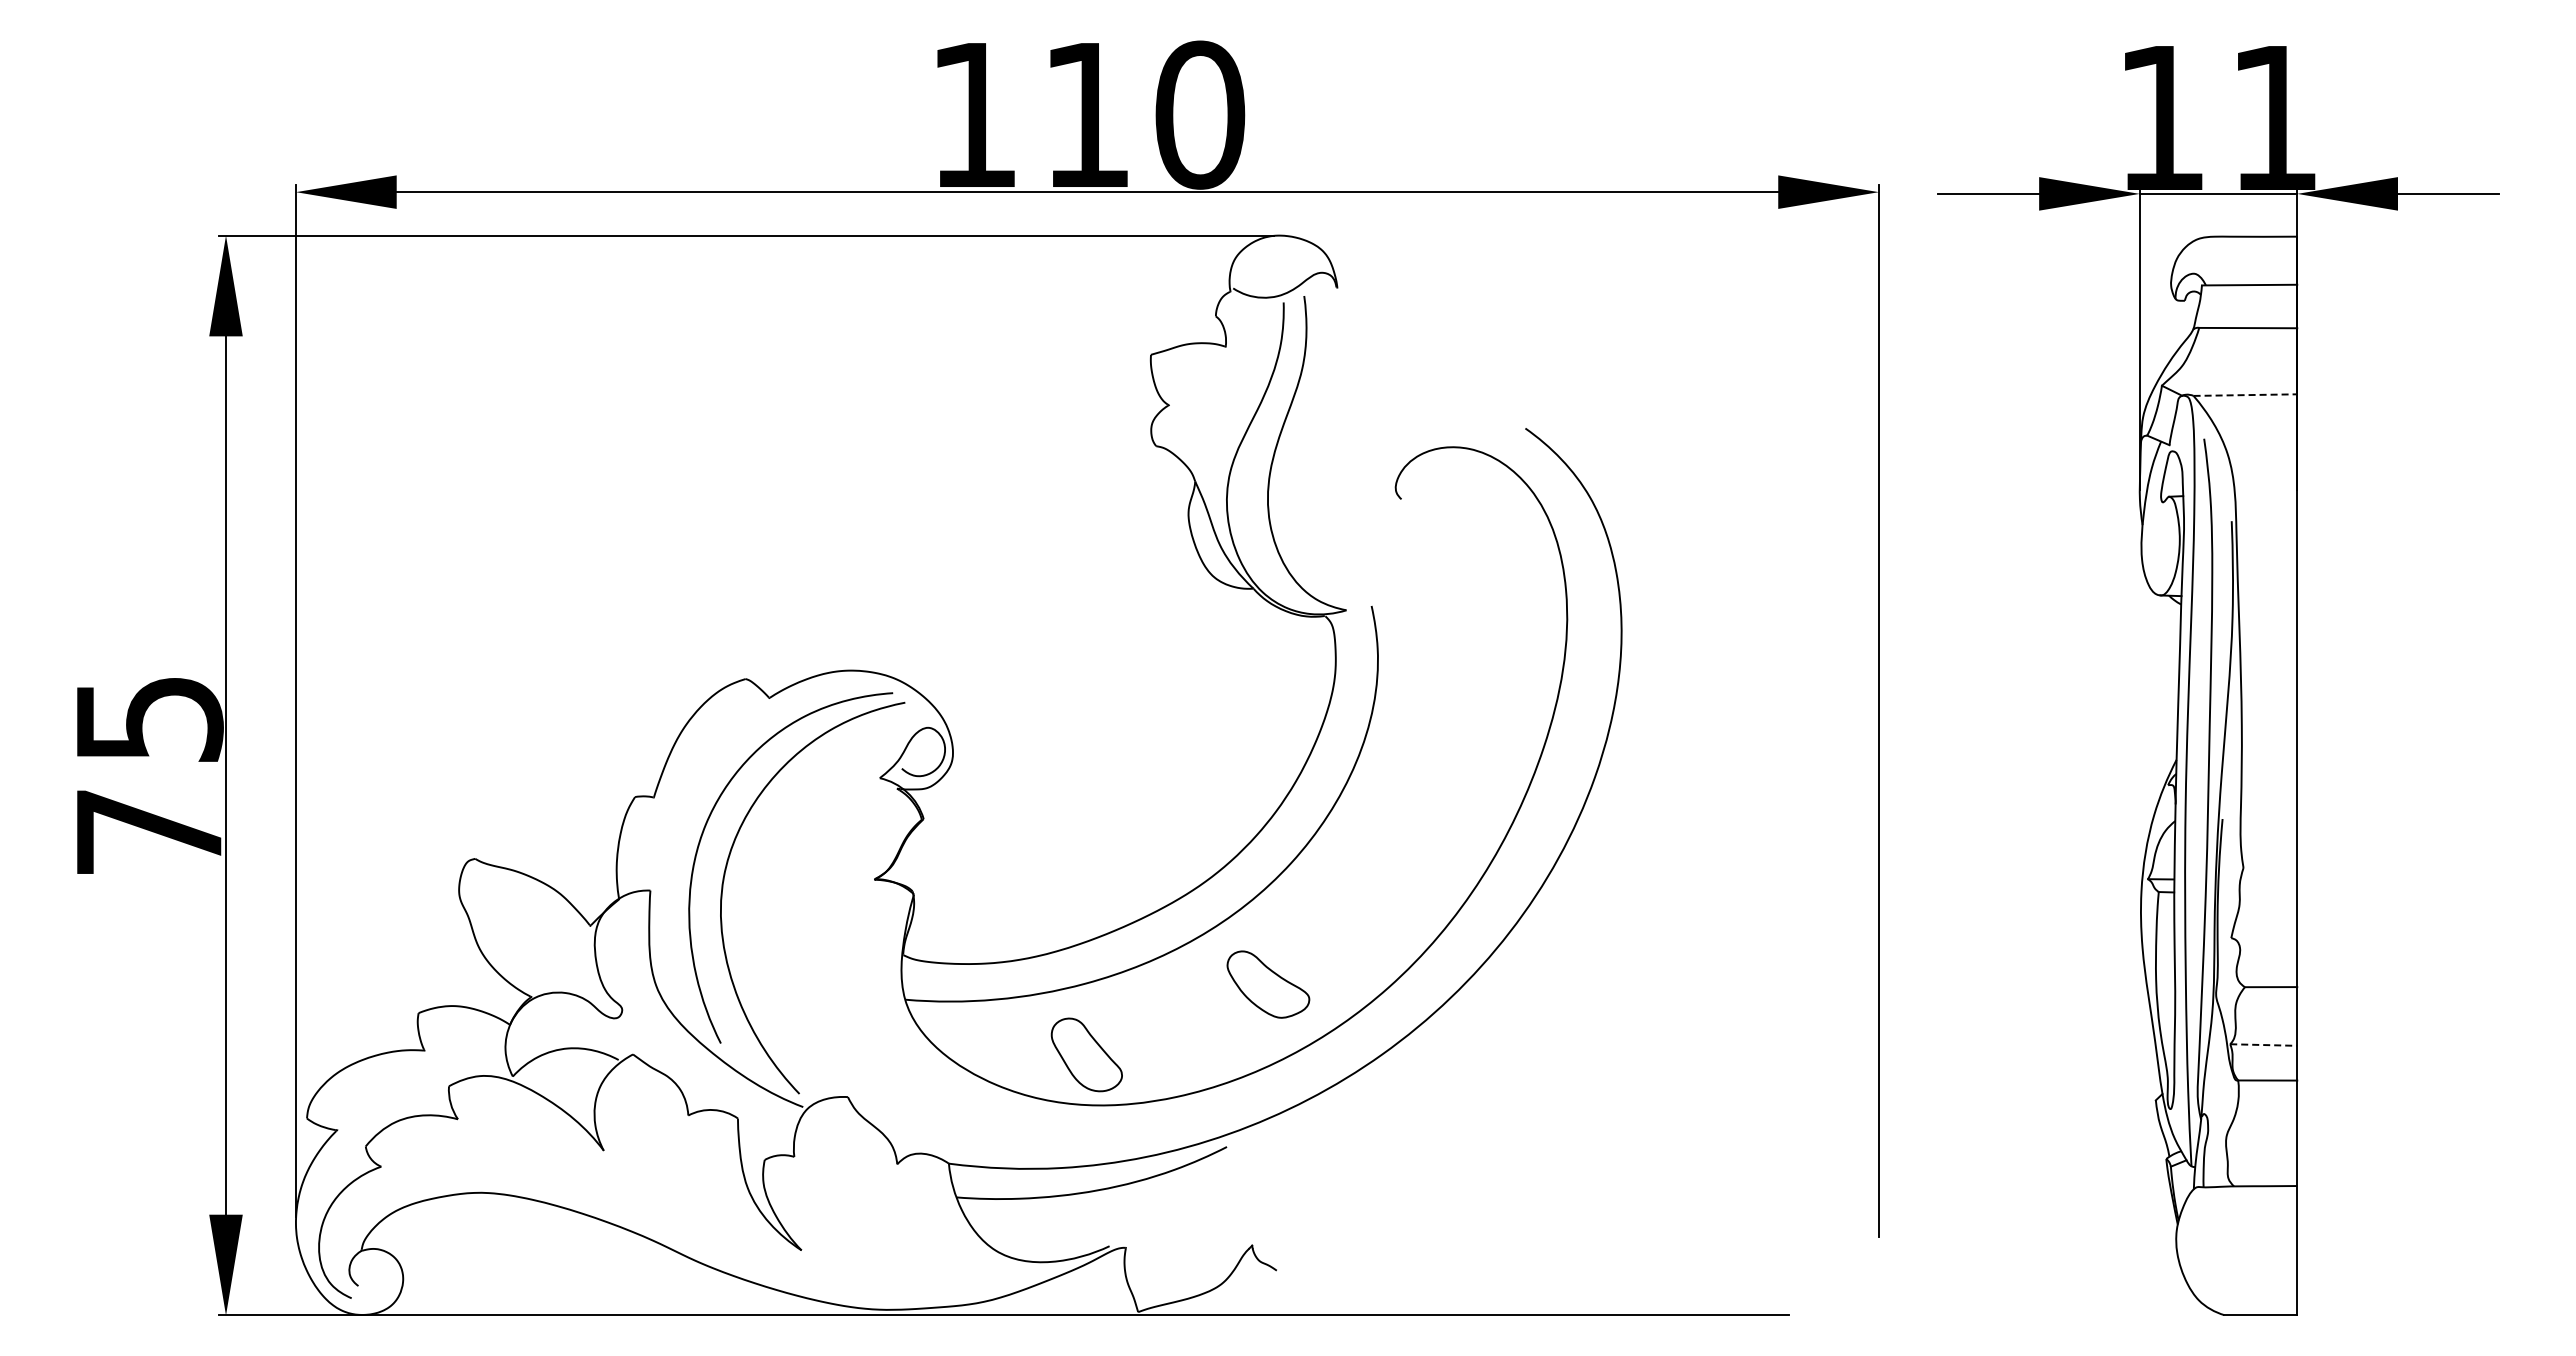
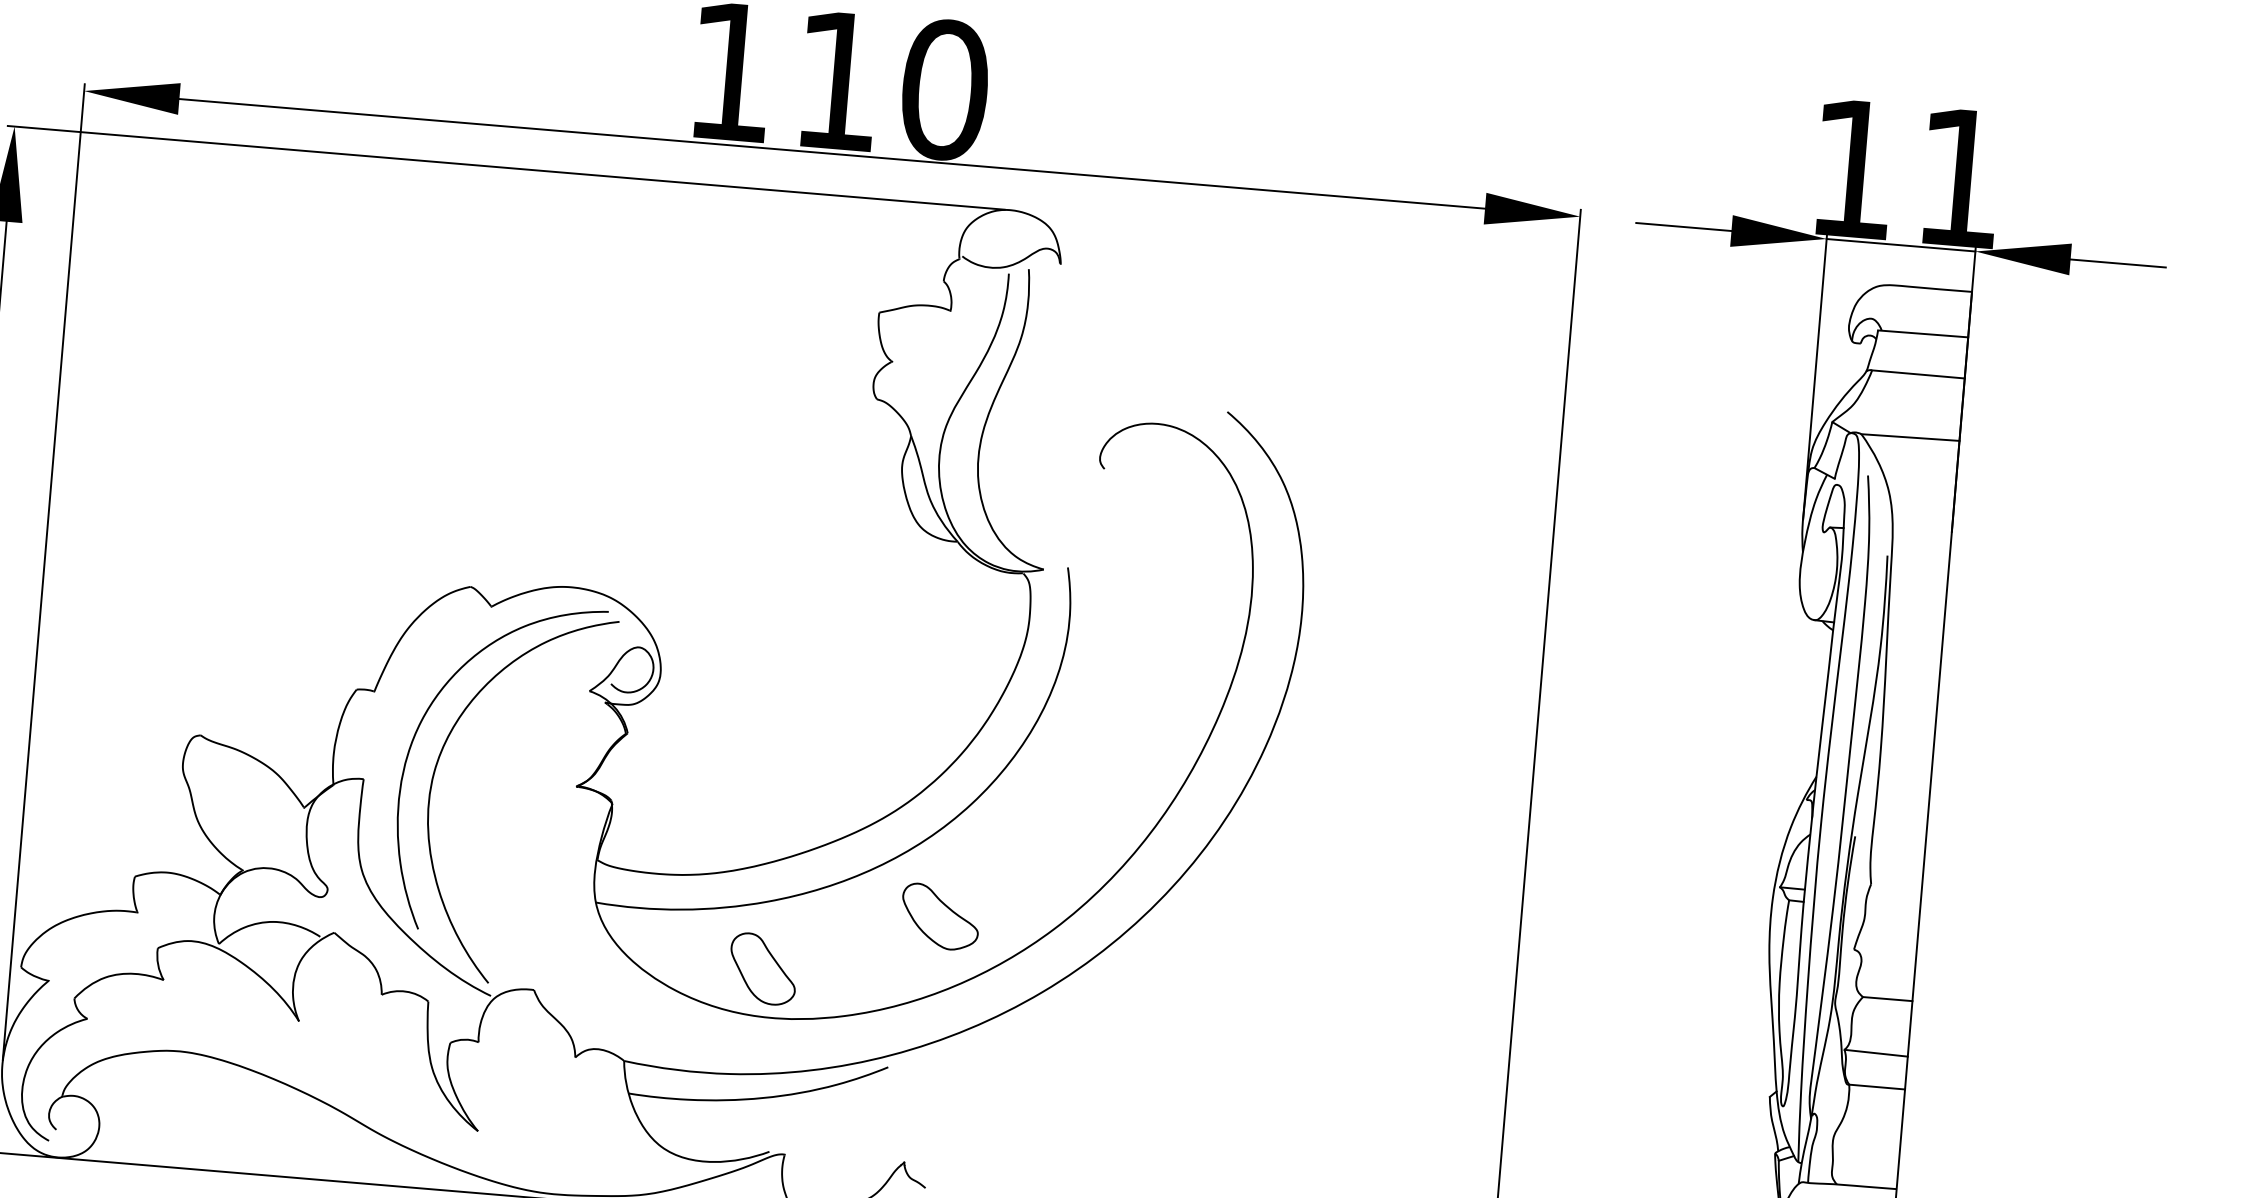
line: (2245, 395) -> (1910, 437), dashed -> solid
line: (2263, 1045) -> (1875, 1053), dashed -> solid

